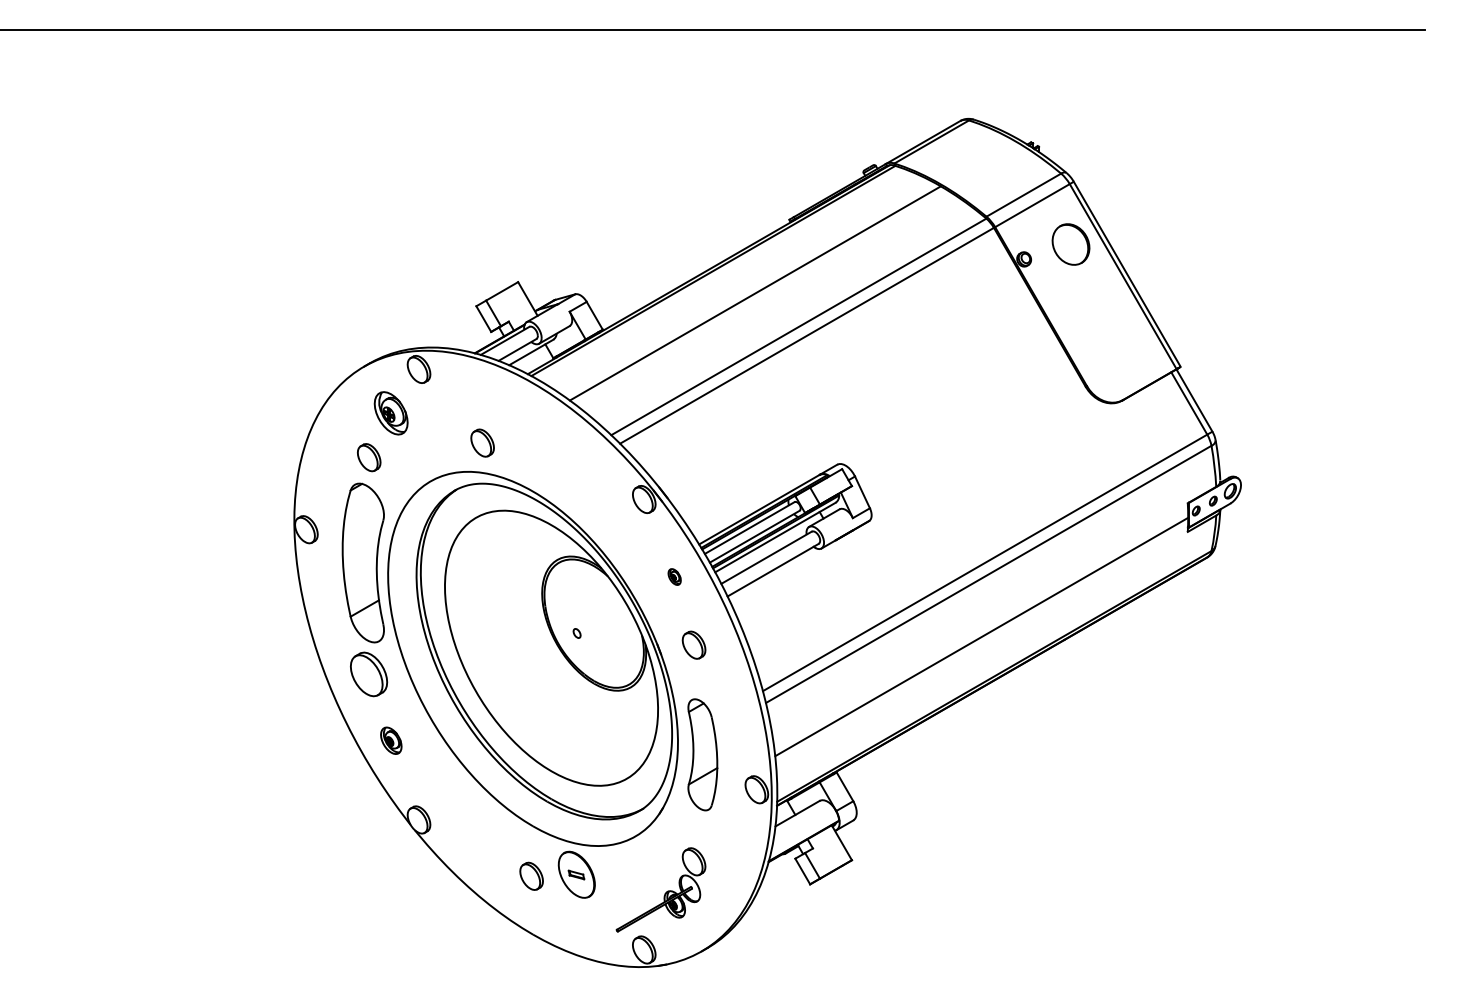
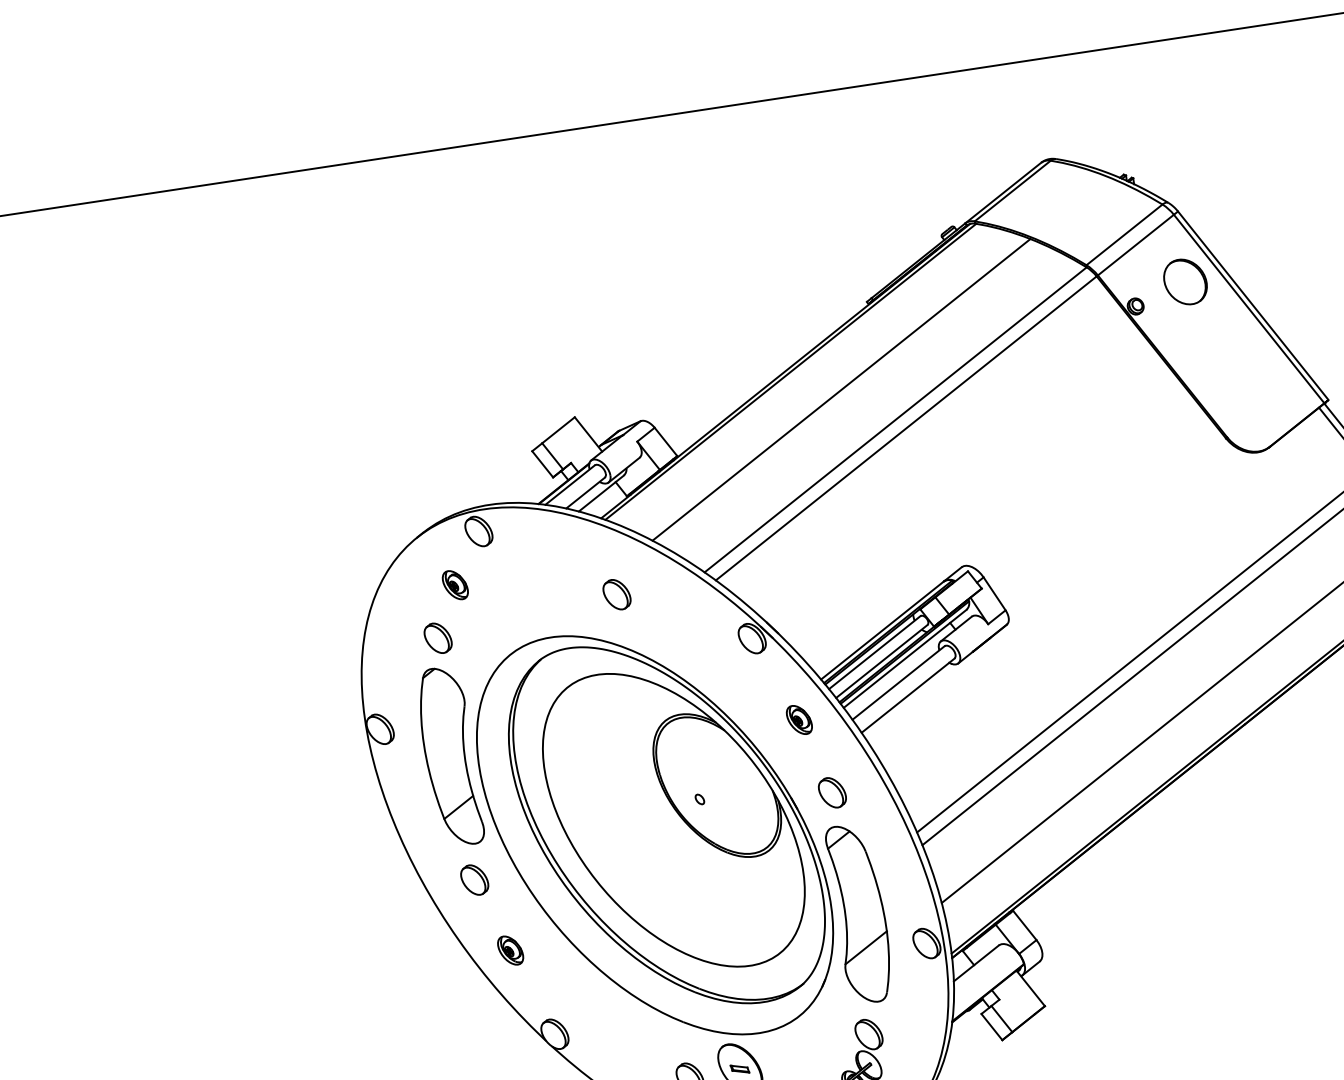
part: (391, 413) -> (455, 585), size x0.62
part: (482, 442) -> (616, 594), moved
part: (674, 576) -> (798, 719), size x1.67
part: (369, 673) -> (474, 879), size x0.62
part: (702, 754) -> (860, 913), size x1.43

